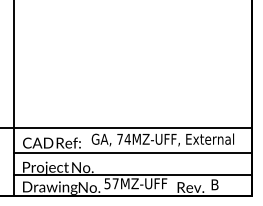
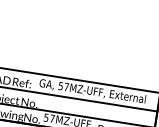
text: (123, 138) -> (63, 85), 74MZ-UFF, -> 57MZ-UFF,

